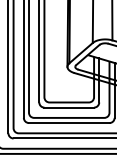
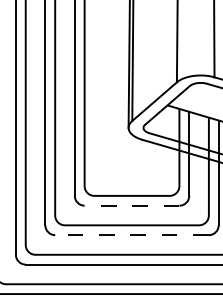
line: (69, 107) -> (132, 205), solid -> dashed
line: (68, 123) -> (130, 236), solid -> dashed

